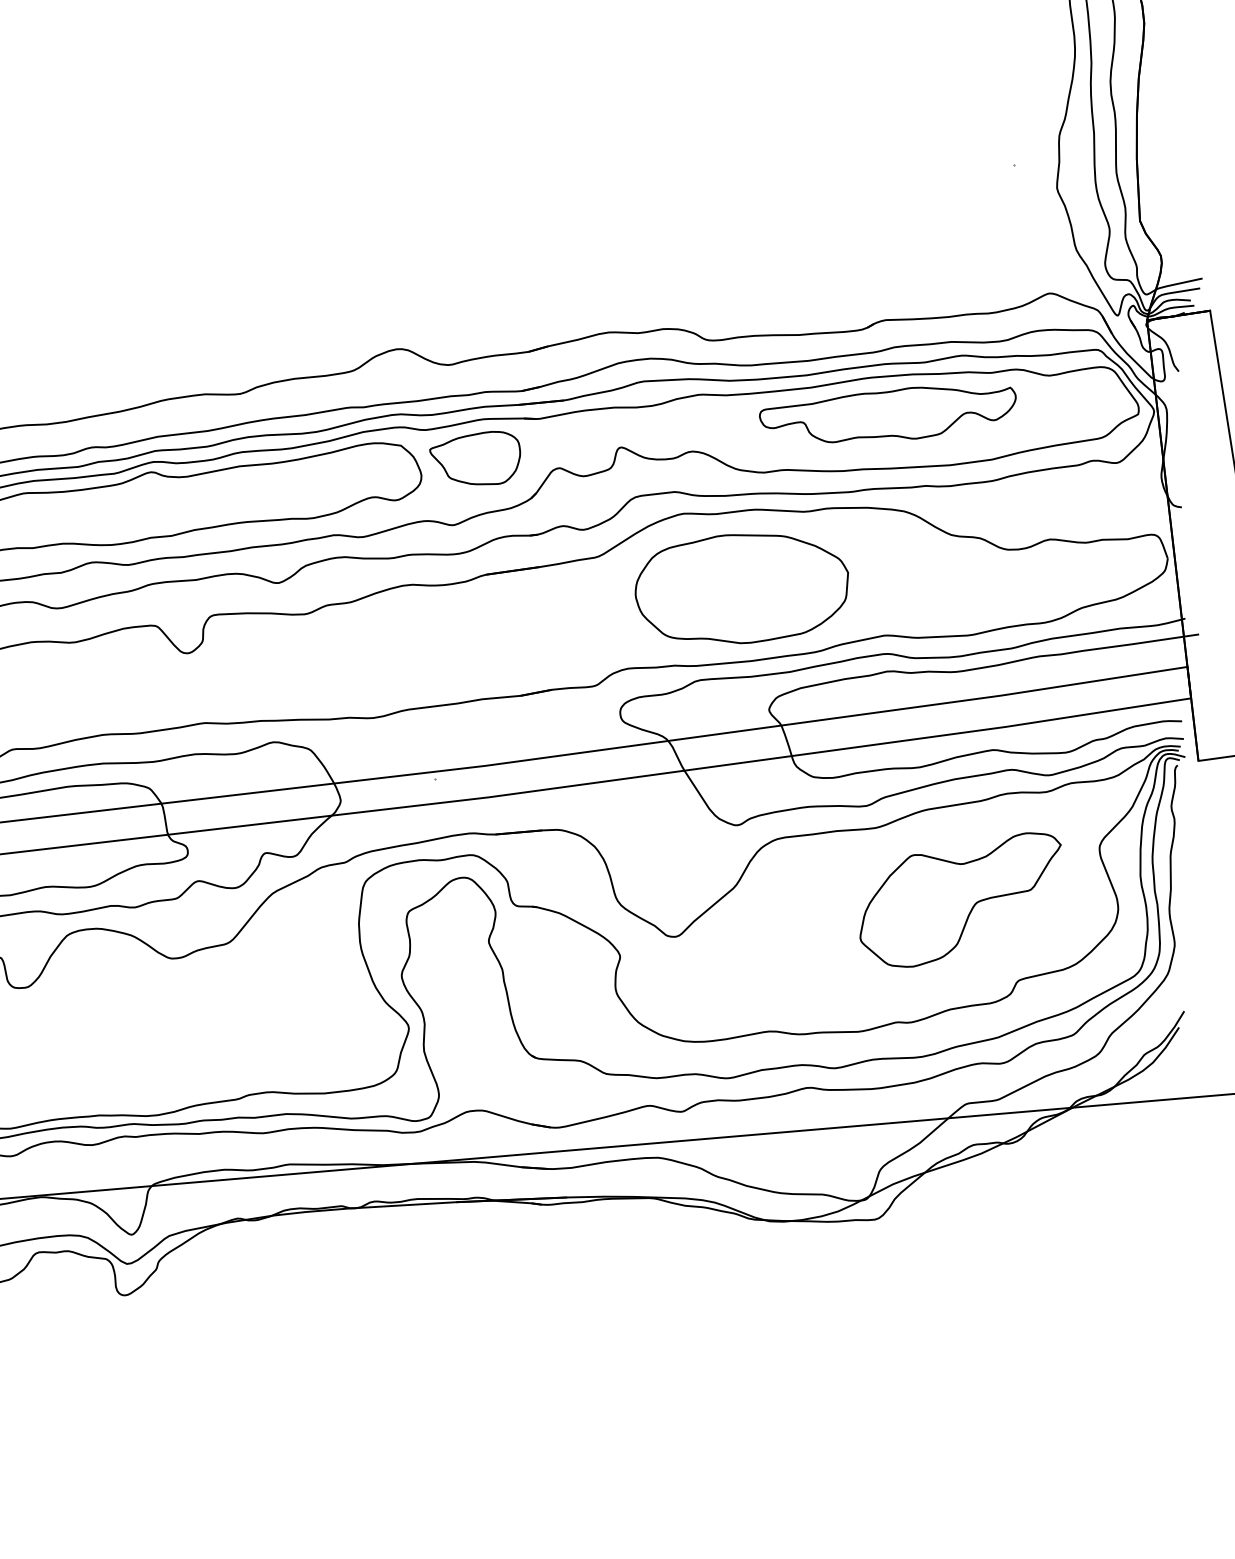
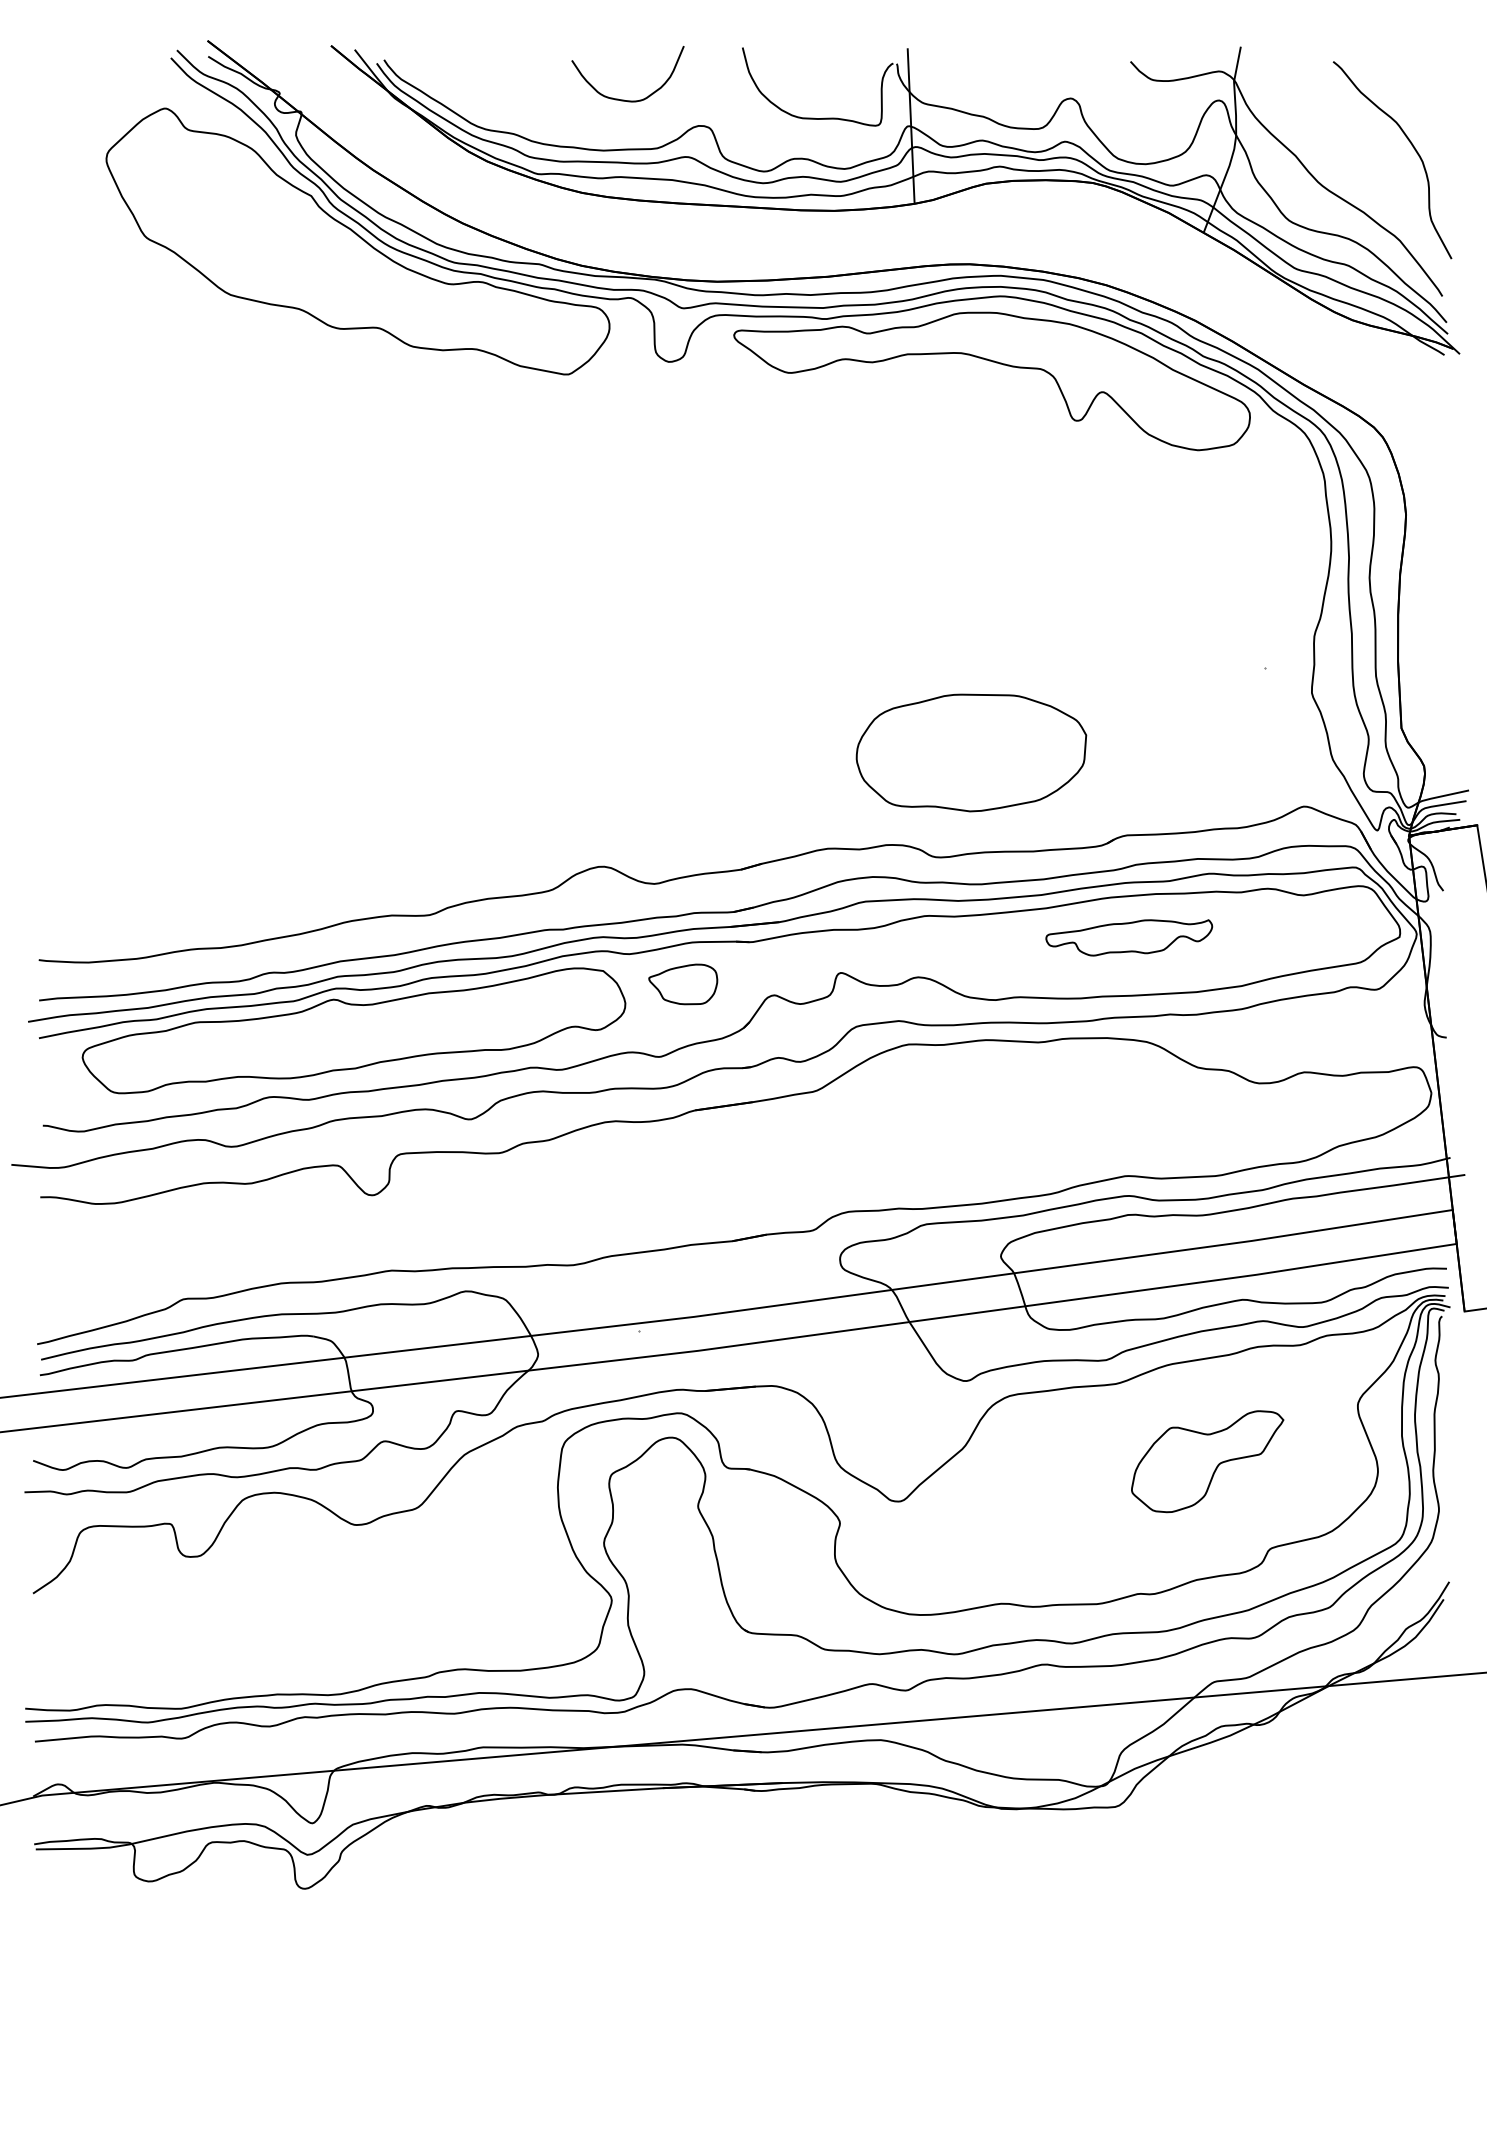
part: (888, 414) -> (1129, 937), size x0.6
part: (474, 458) -> (682, 984), size x0.7
part: (741, 588) -> (971, 752), moved
part: (960, 899) -> (1207, 1461), size x0.7

